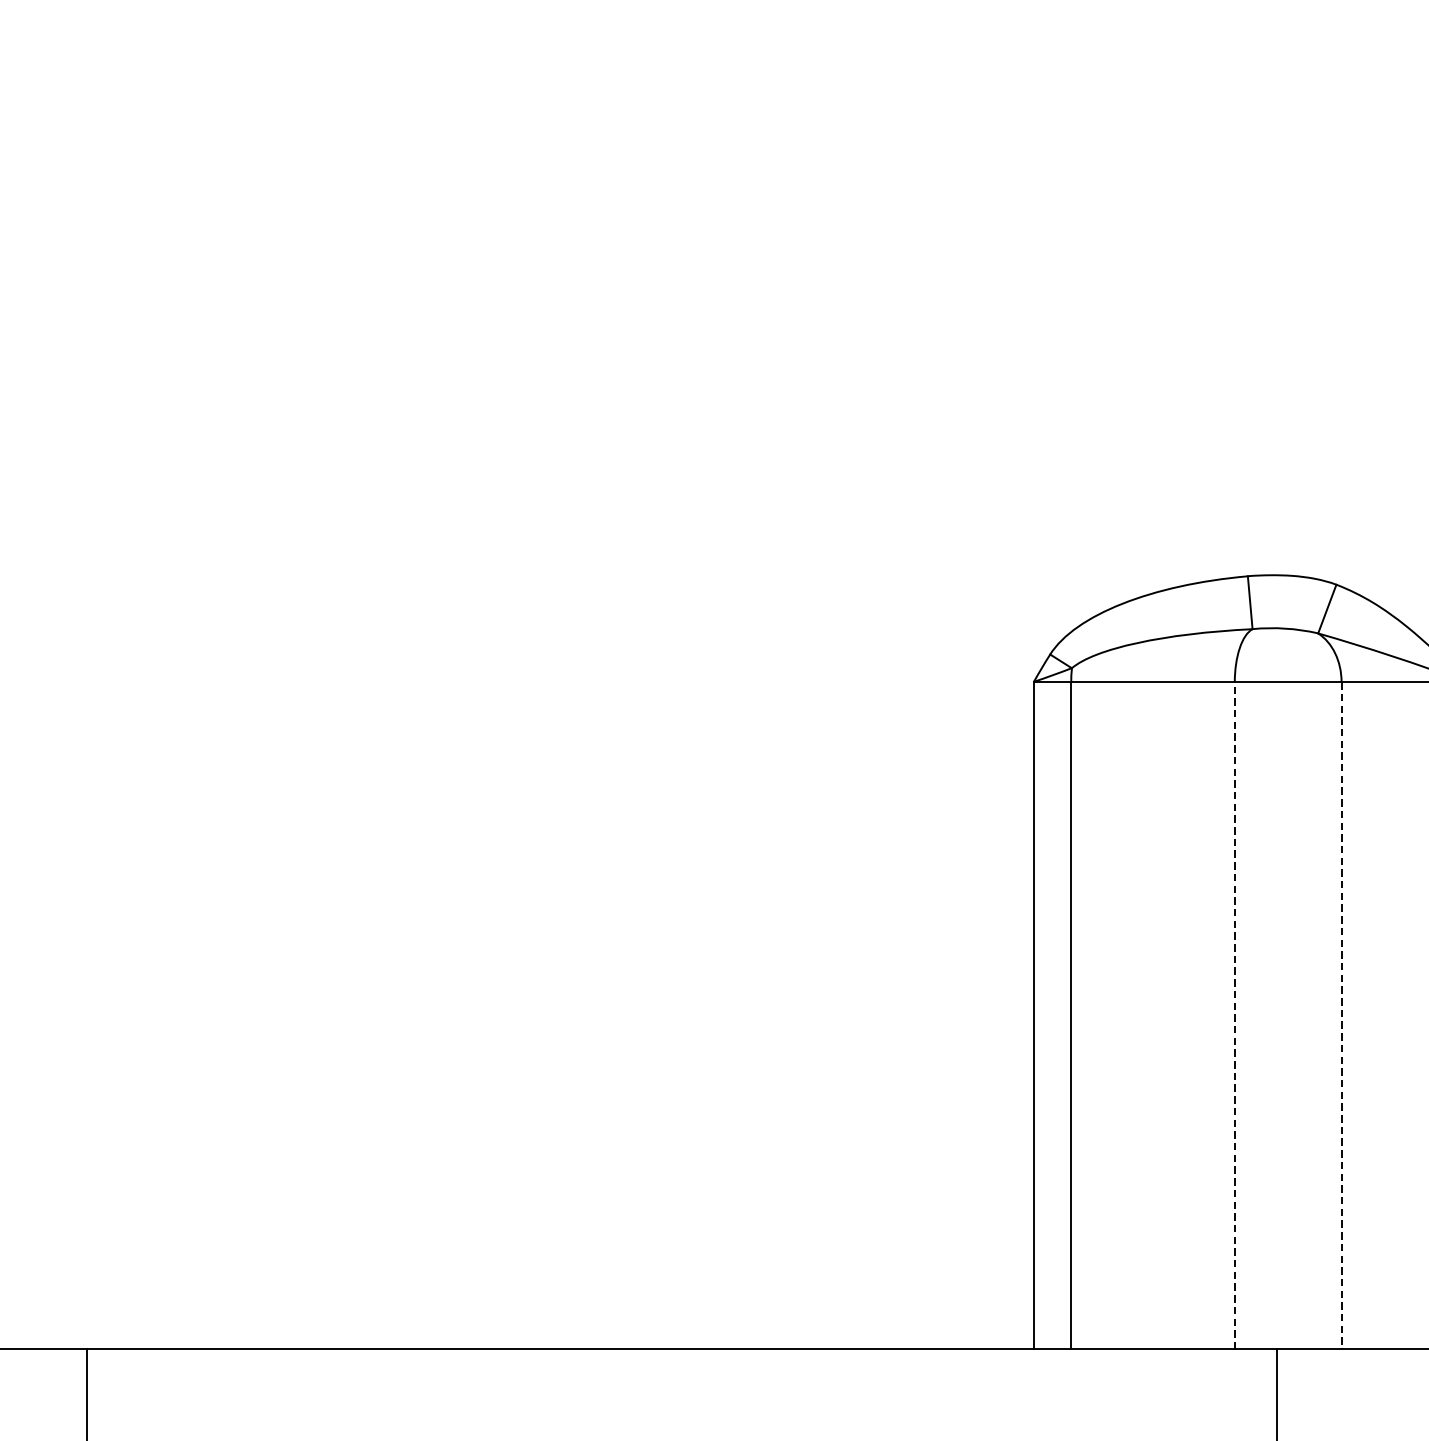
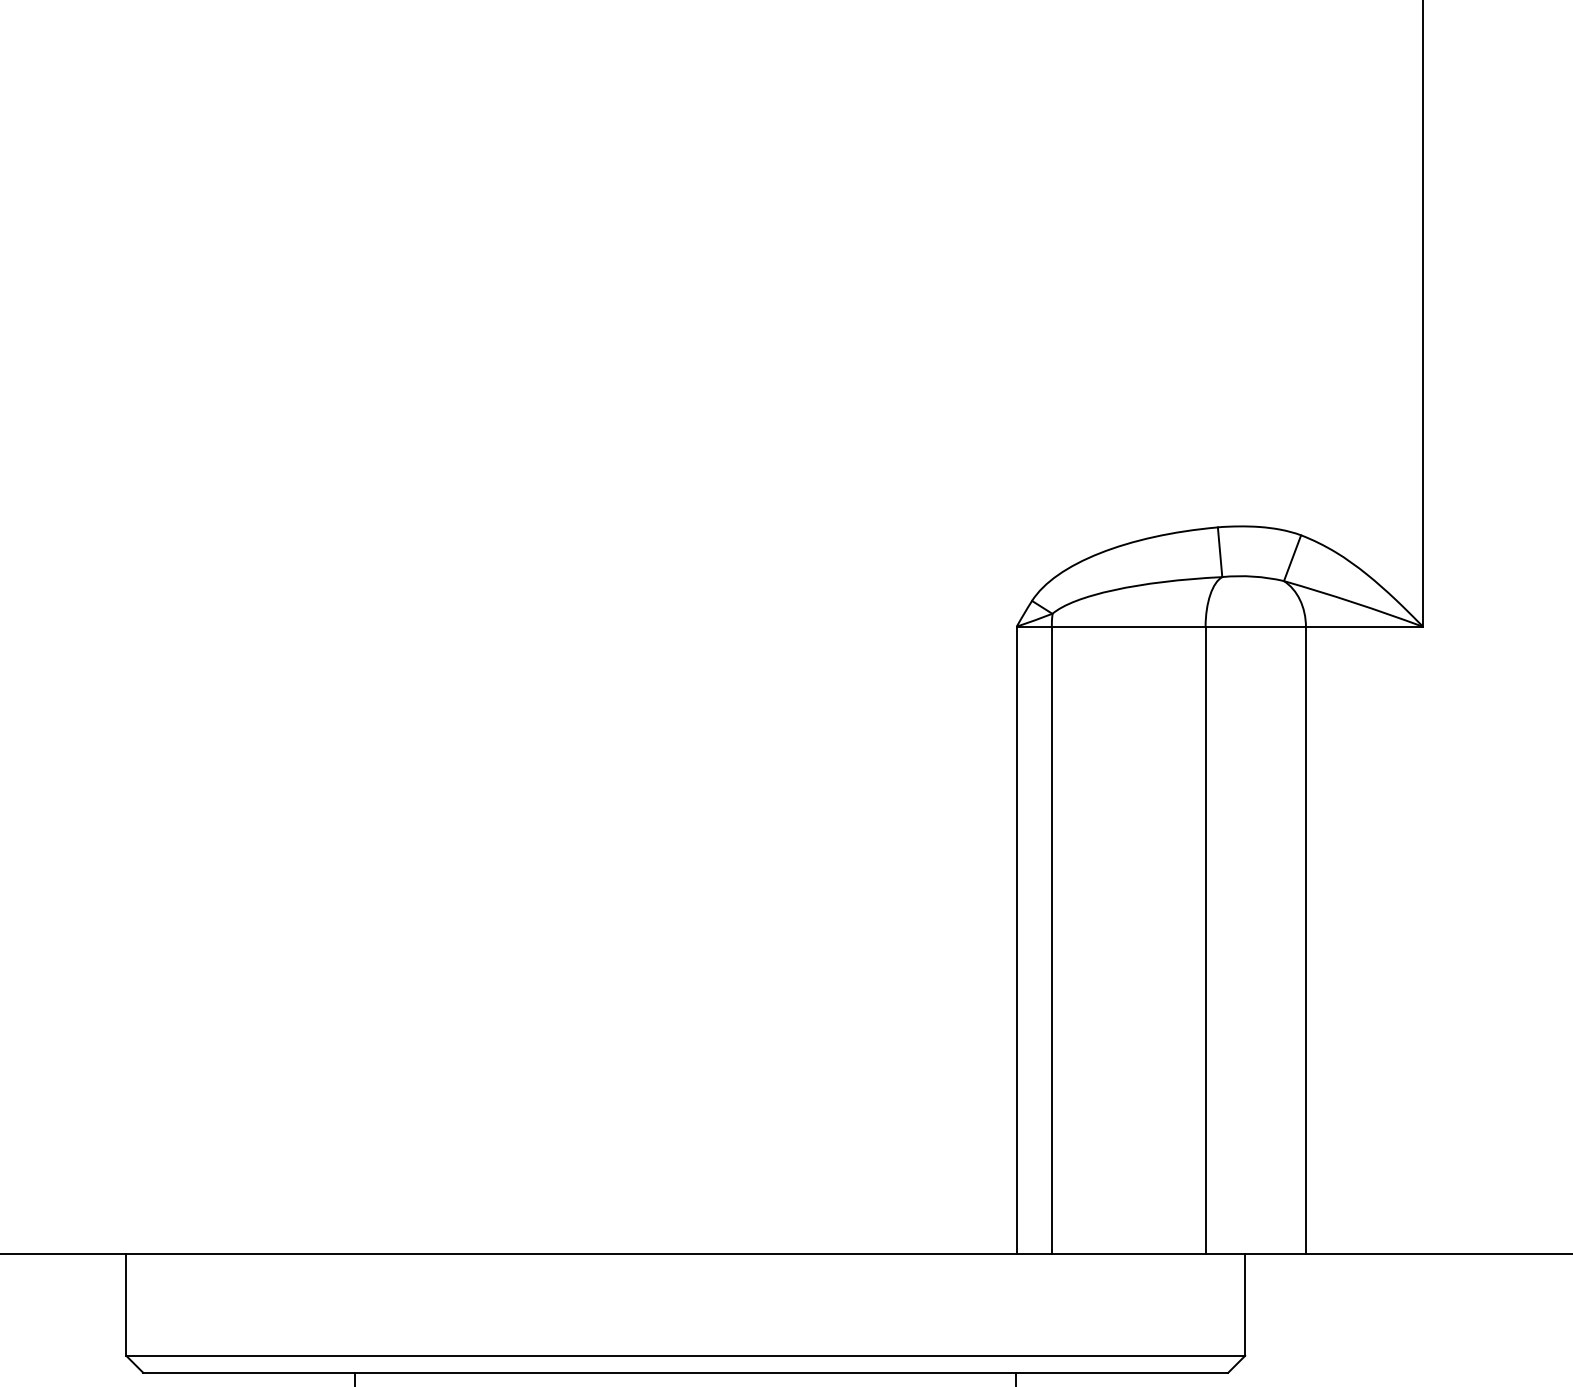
line: (1234, 1015) -> (1205, 940), dashed -> solid
line: (1342, 1015) -> (1306, 940), dashed -> solid

